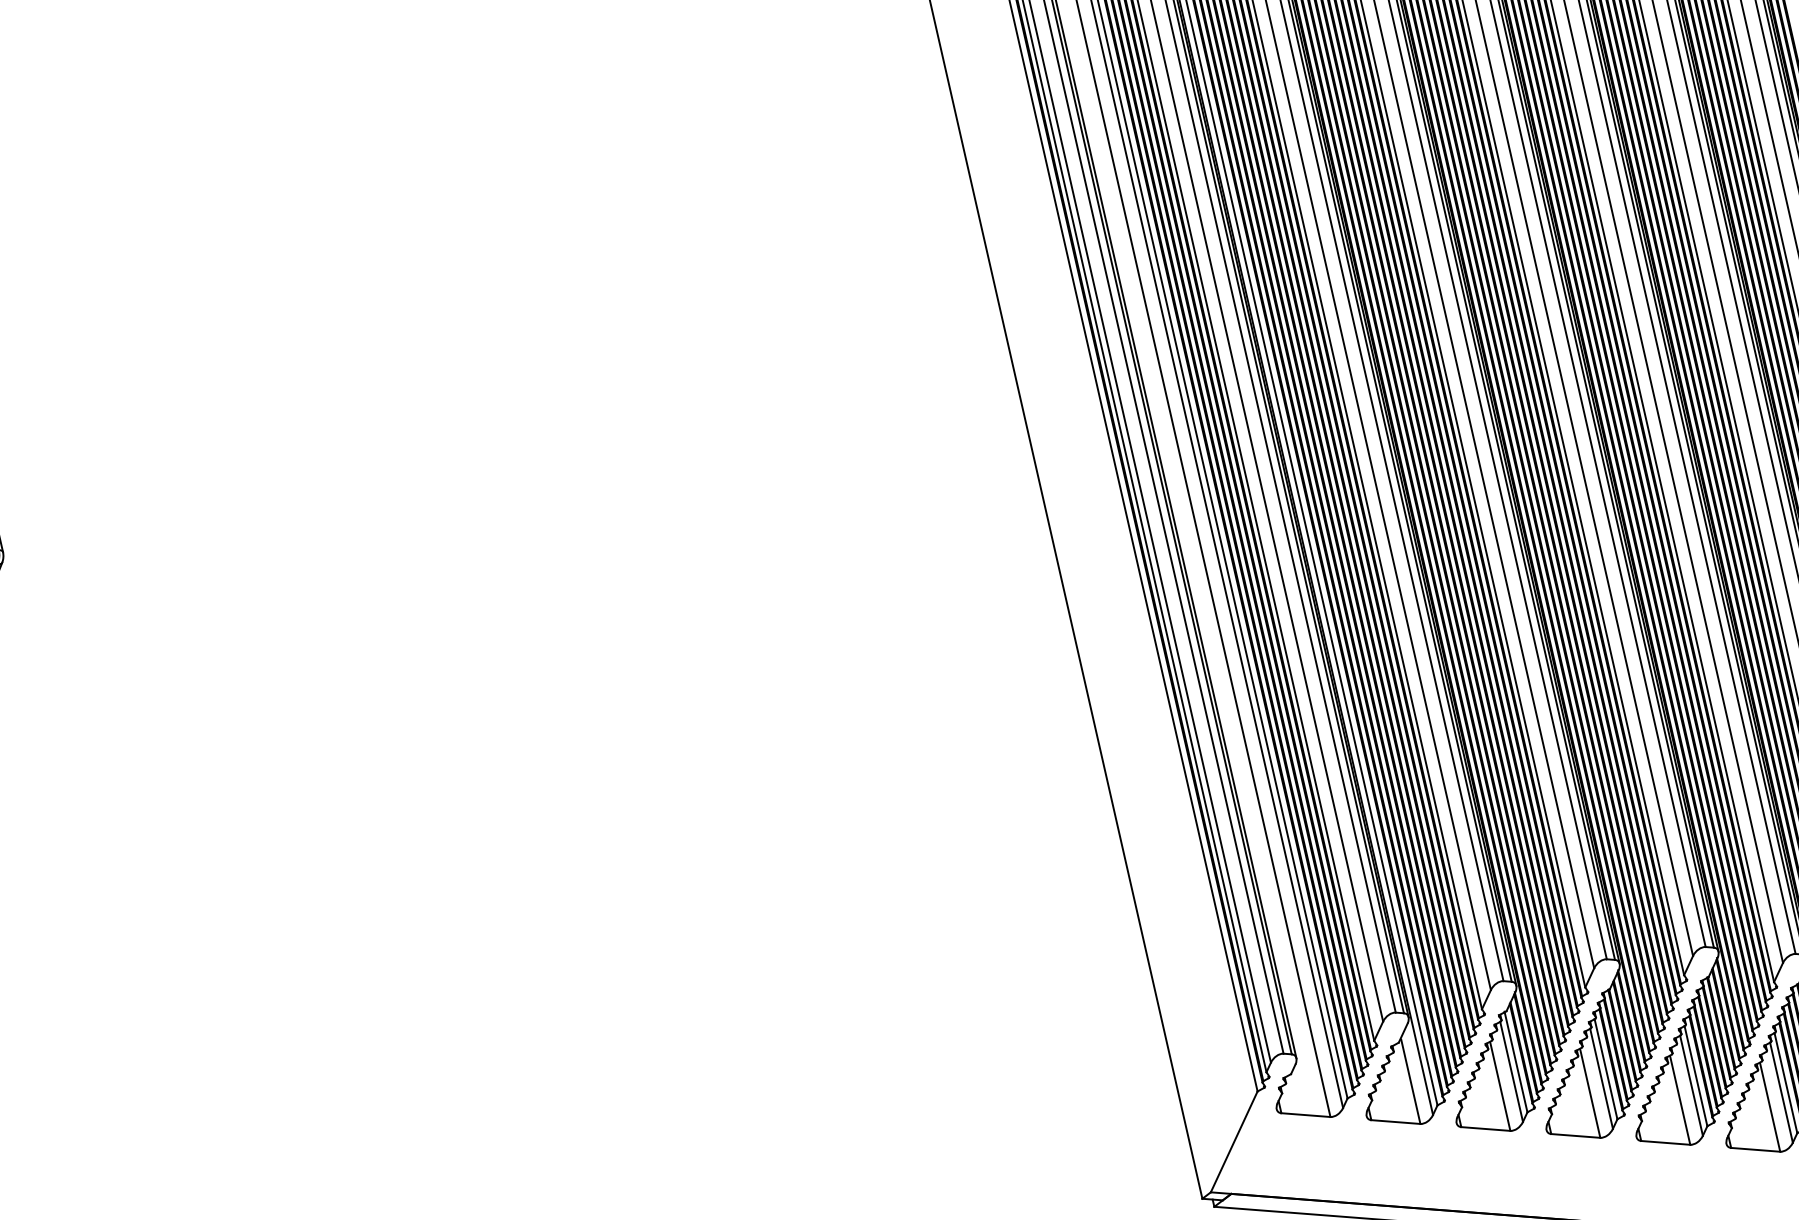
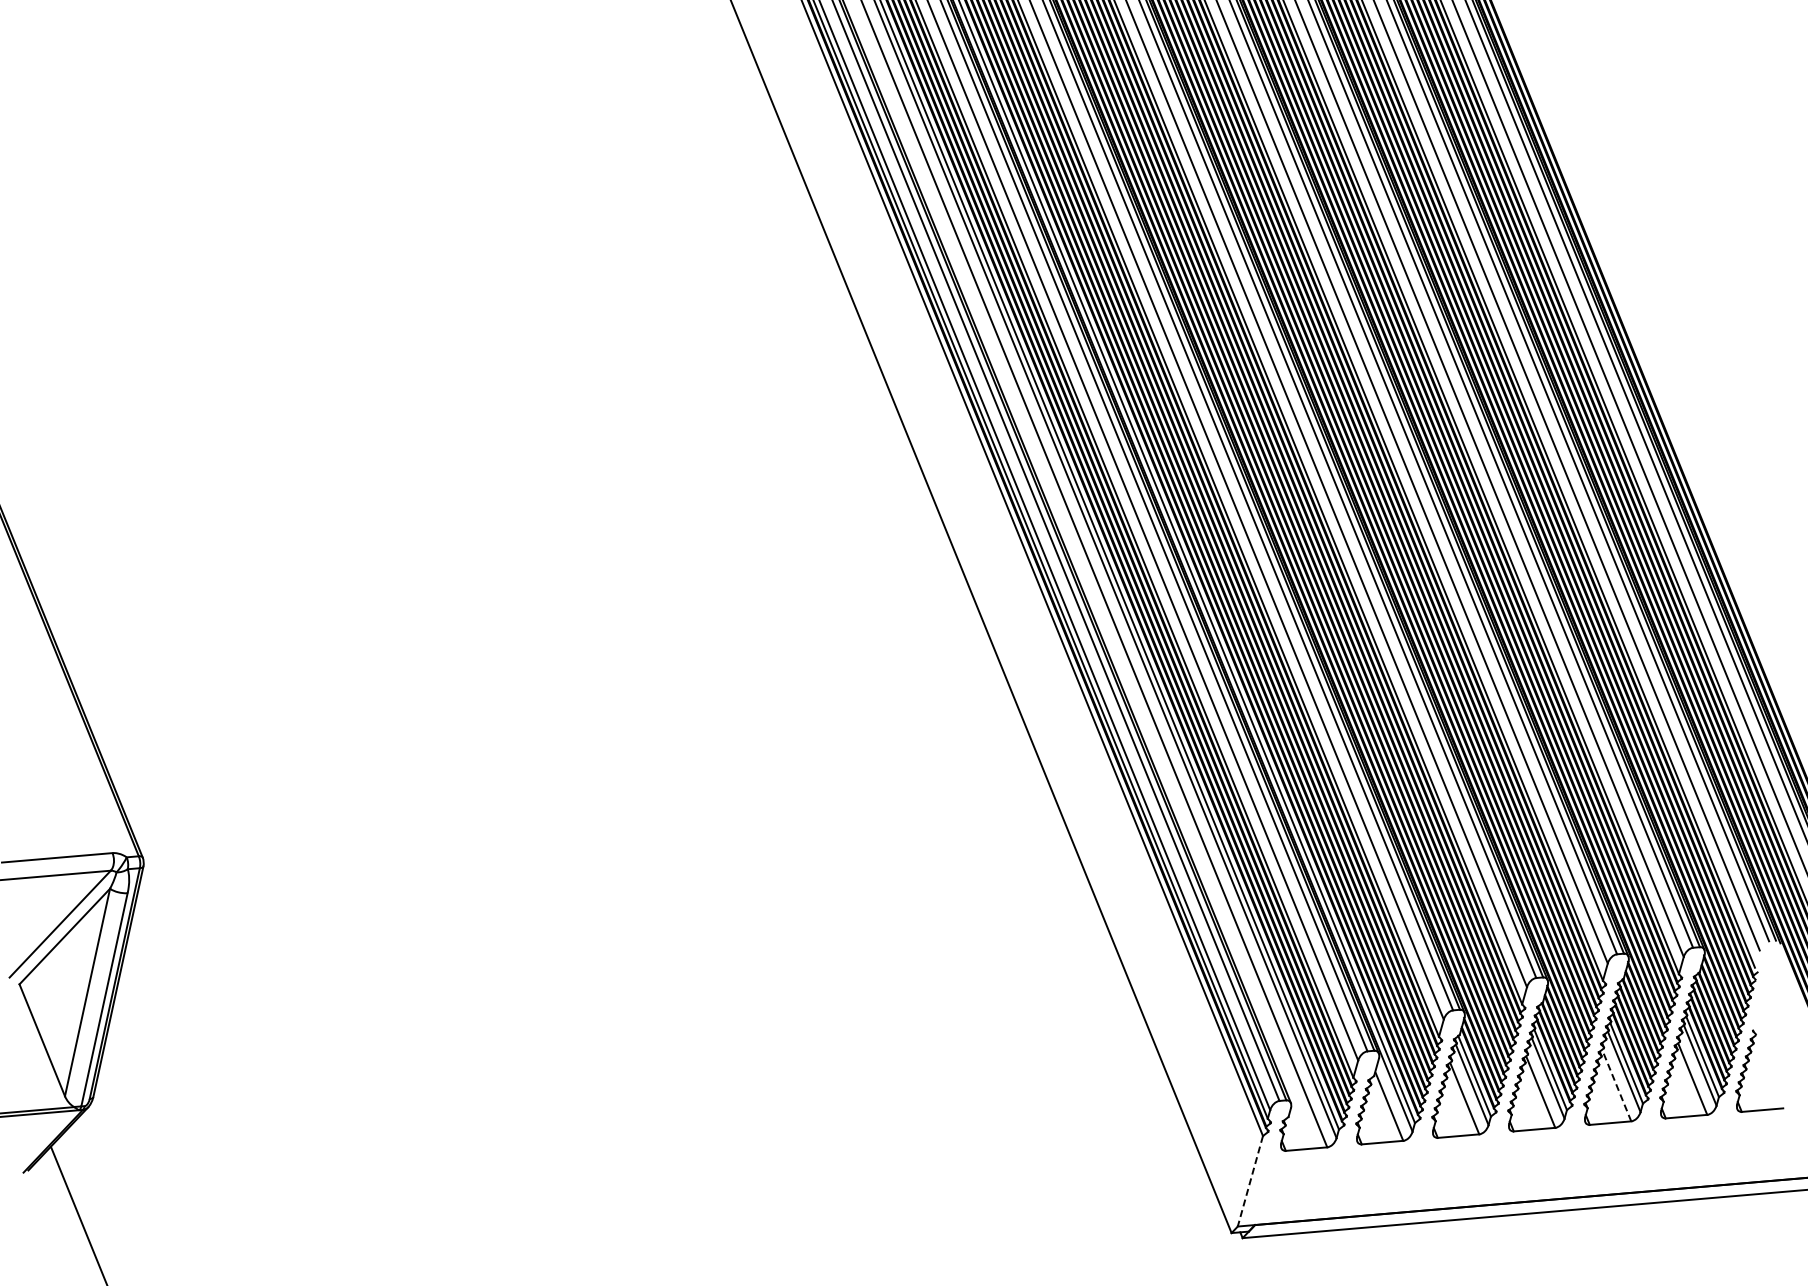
line: (1679, 1100) -> (1616, 1085), solid -> dashed
line: (1234, 1142) -> (1250, 1181), solid -> dashed

